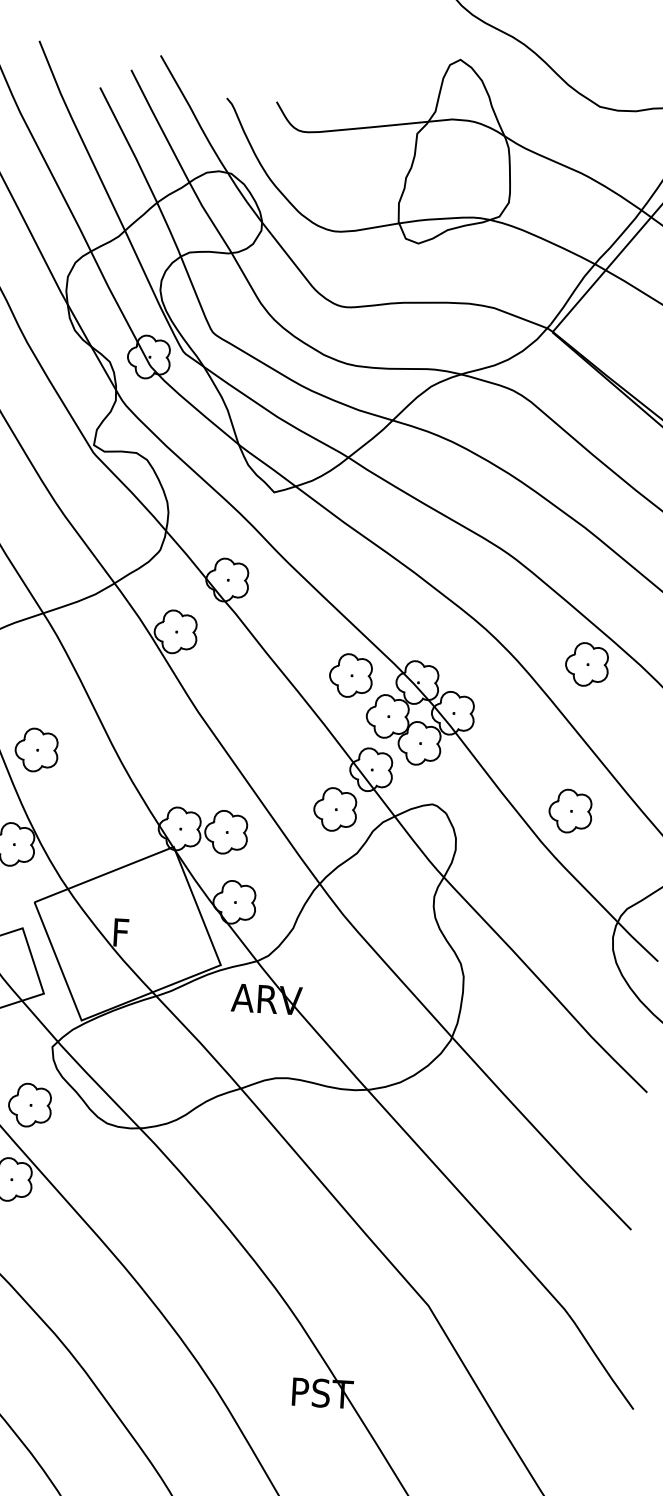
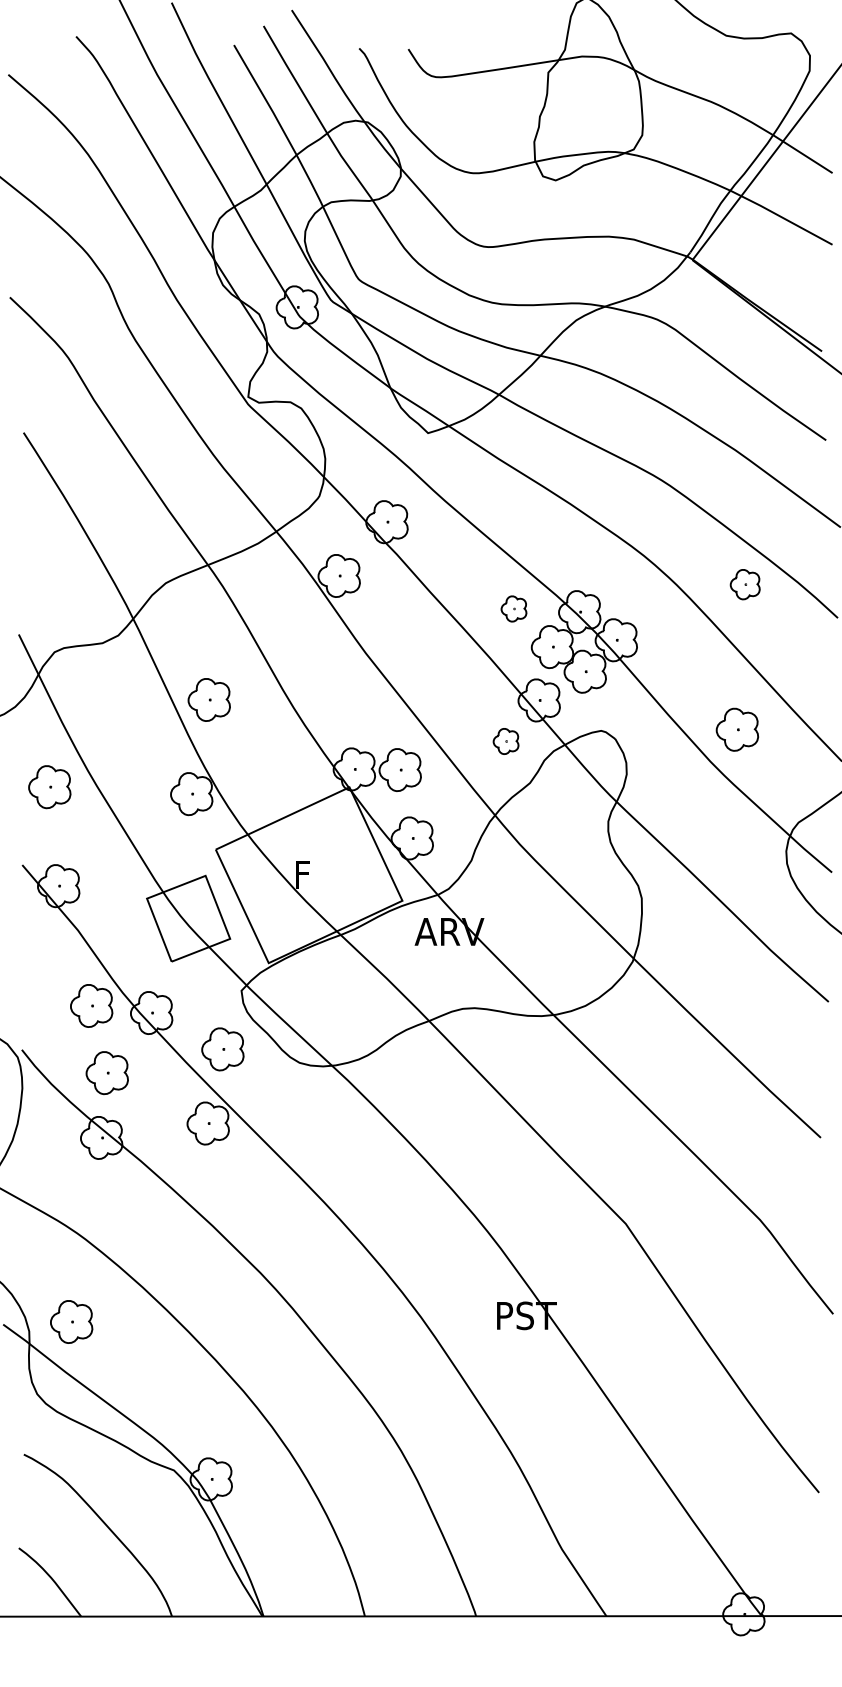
part: (586, 664) -> (744, 584), size x0.7
part: (350, 675) -> (513, 608), size x0.6
part: (334, 809) -> (505, 741), size x0.6

